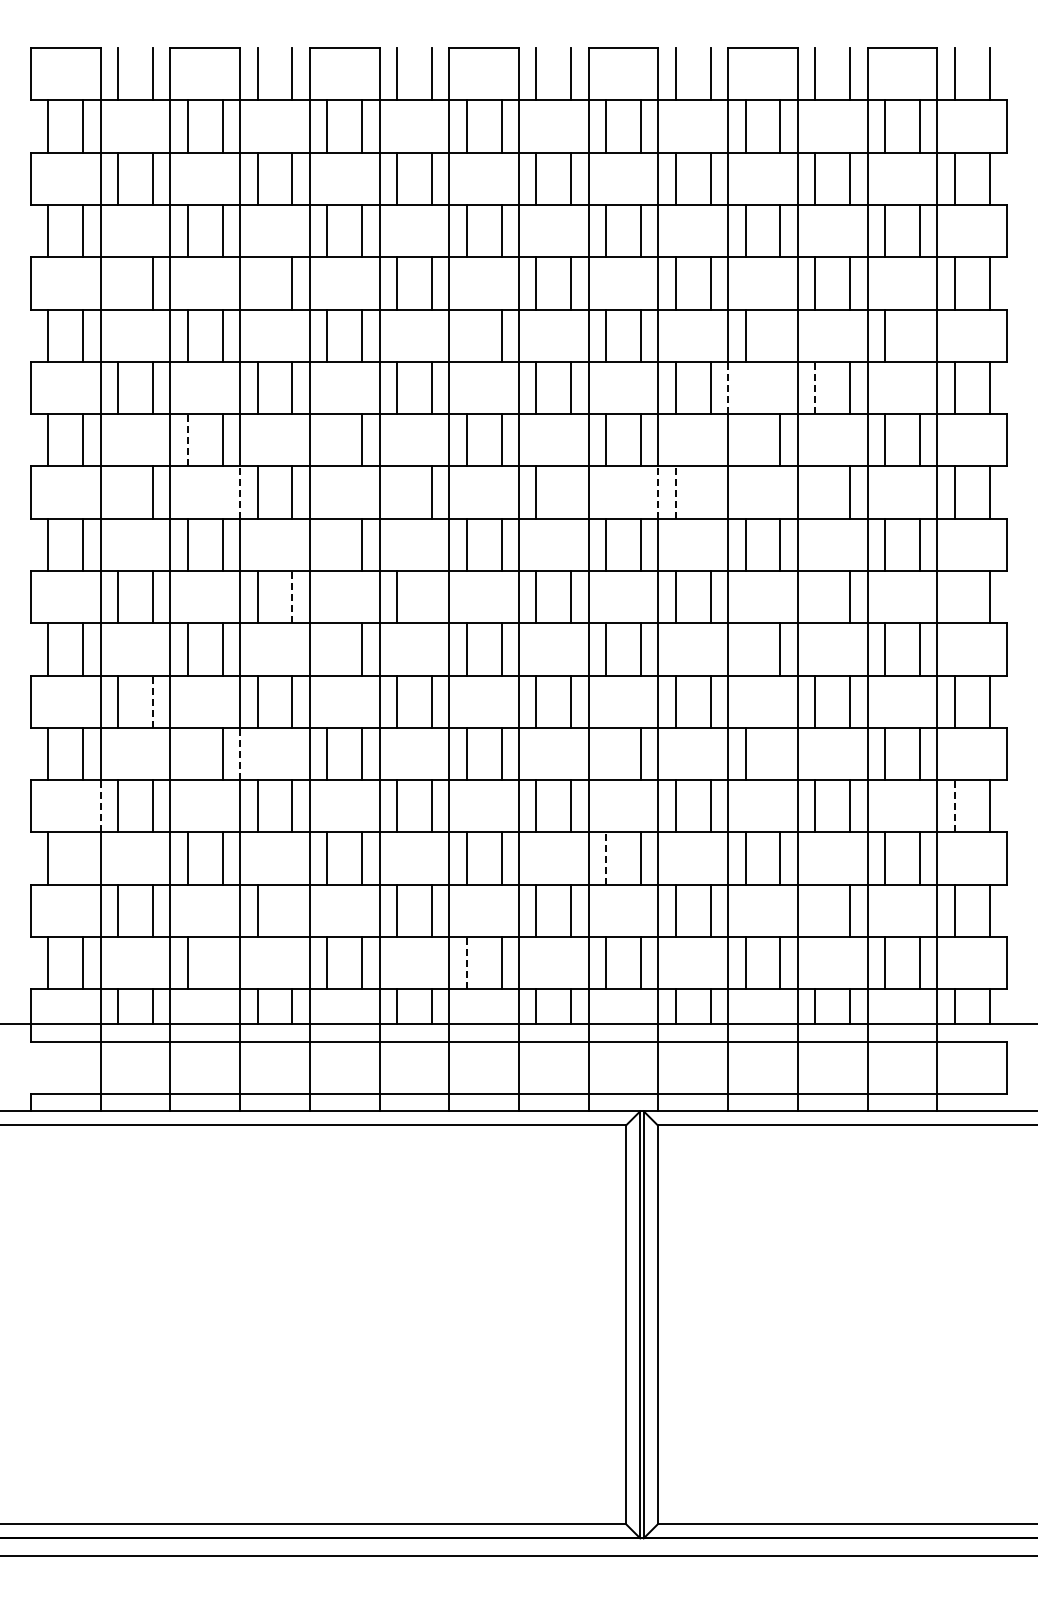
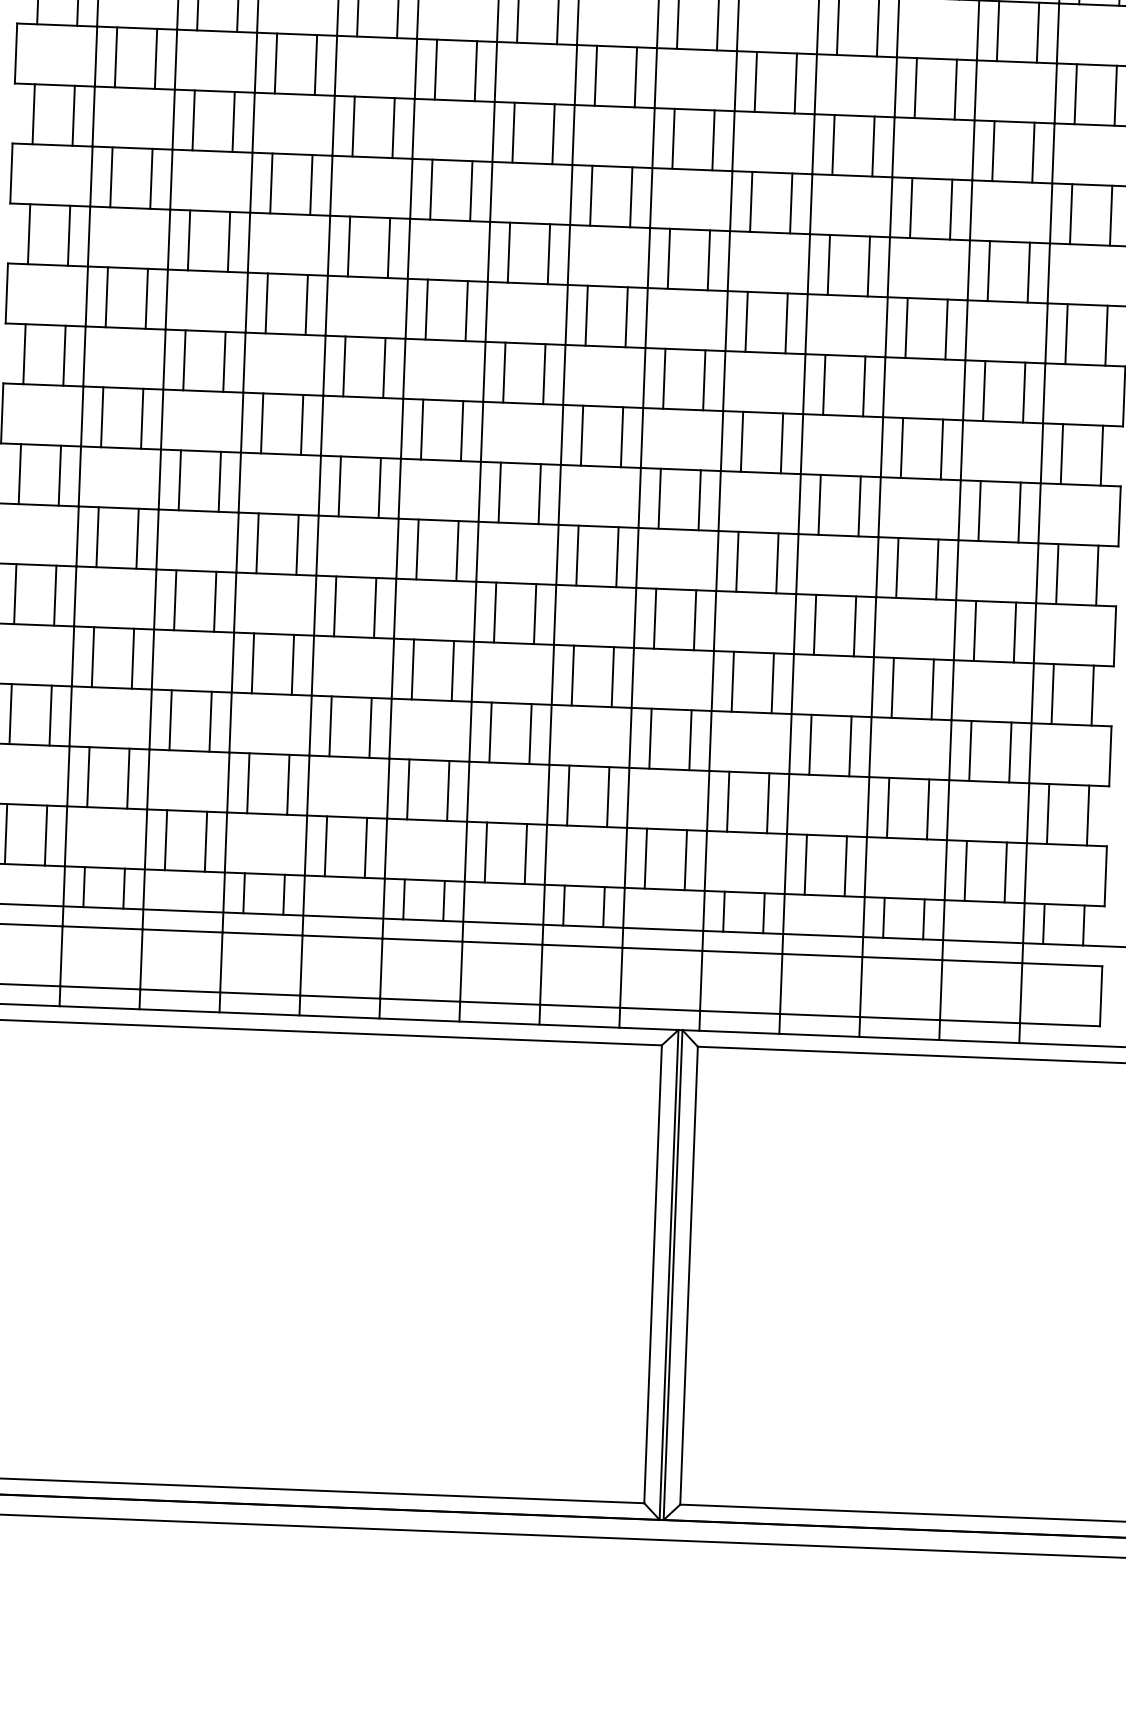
line: (118, 283) -> (116, 57), added
line: (257, 283) -> (275, 63), added
line: (466, 335) -> (513, 132), added
line: (780, 335) -> (873, 146), added
line: (919, 335) -> (1032, 152), added
line: (728, 387) -> (811, 203), dashed -> solid
line: (815, 387) -> (911, 207), dashed -> solid
line: (187, 439) -> (188, 239), dashed -> solid
line: (327, 440) -> (349, 246), added
line: (745, 440) -> (828, 265), added
line: (118, 492) -> (107, 297), added
line: (240, 492) -> (247, 302), dashed -> solid
line: (397, 492) -> (427, 309), added
line: (571, 492) -> (626, 317), added
line: (658, 492) -> (726, 320), dashed -> solid
line: (675, 492) -> (746, 321), dashed -> solid
line: (710, 492) -> (786, 323), added
line: (815, 492) -> (906, 327), added
line: (327, 544) -> (344, 366), added
line: (292, 596) -> (302, 424), dashed -> solid
line: (431, 597) -> (461, 431), added
line: (815, 597) -> (902, 448), added
line: (954, 597) -> (1061, 454), added
line: (327, 649) -> (340, 486), added
line: (745, 649) -> (819, 504), added
line: (152, 701) -> (137, 538), dashed -> solid
line: (187, 753) -> (174, 599), added
line: (240, 753) -> (235, 601), dashed -> solid
line: (606, 753) -> (655, 618), added
line: (780, 753) -> (855, 625), added
line: (100, 805) -> (72, 655), dashed -> solid
line: (954, 805) -> (1052, 693), dashed -> solid
line: (83, 858) -> (50, 715), added
line: (606, 858) -> (650, 738), dashed -> solid
line: (292, 910) -> (288, 784), added
line: (815, 910) -> (888, 807), added
line: (466, 962) -> (485, 851), dashed -> solid
line: (222, 963) -> (205, 842), added

